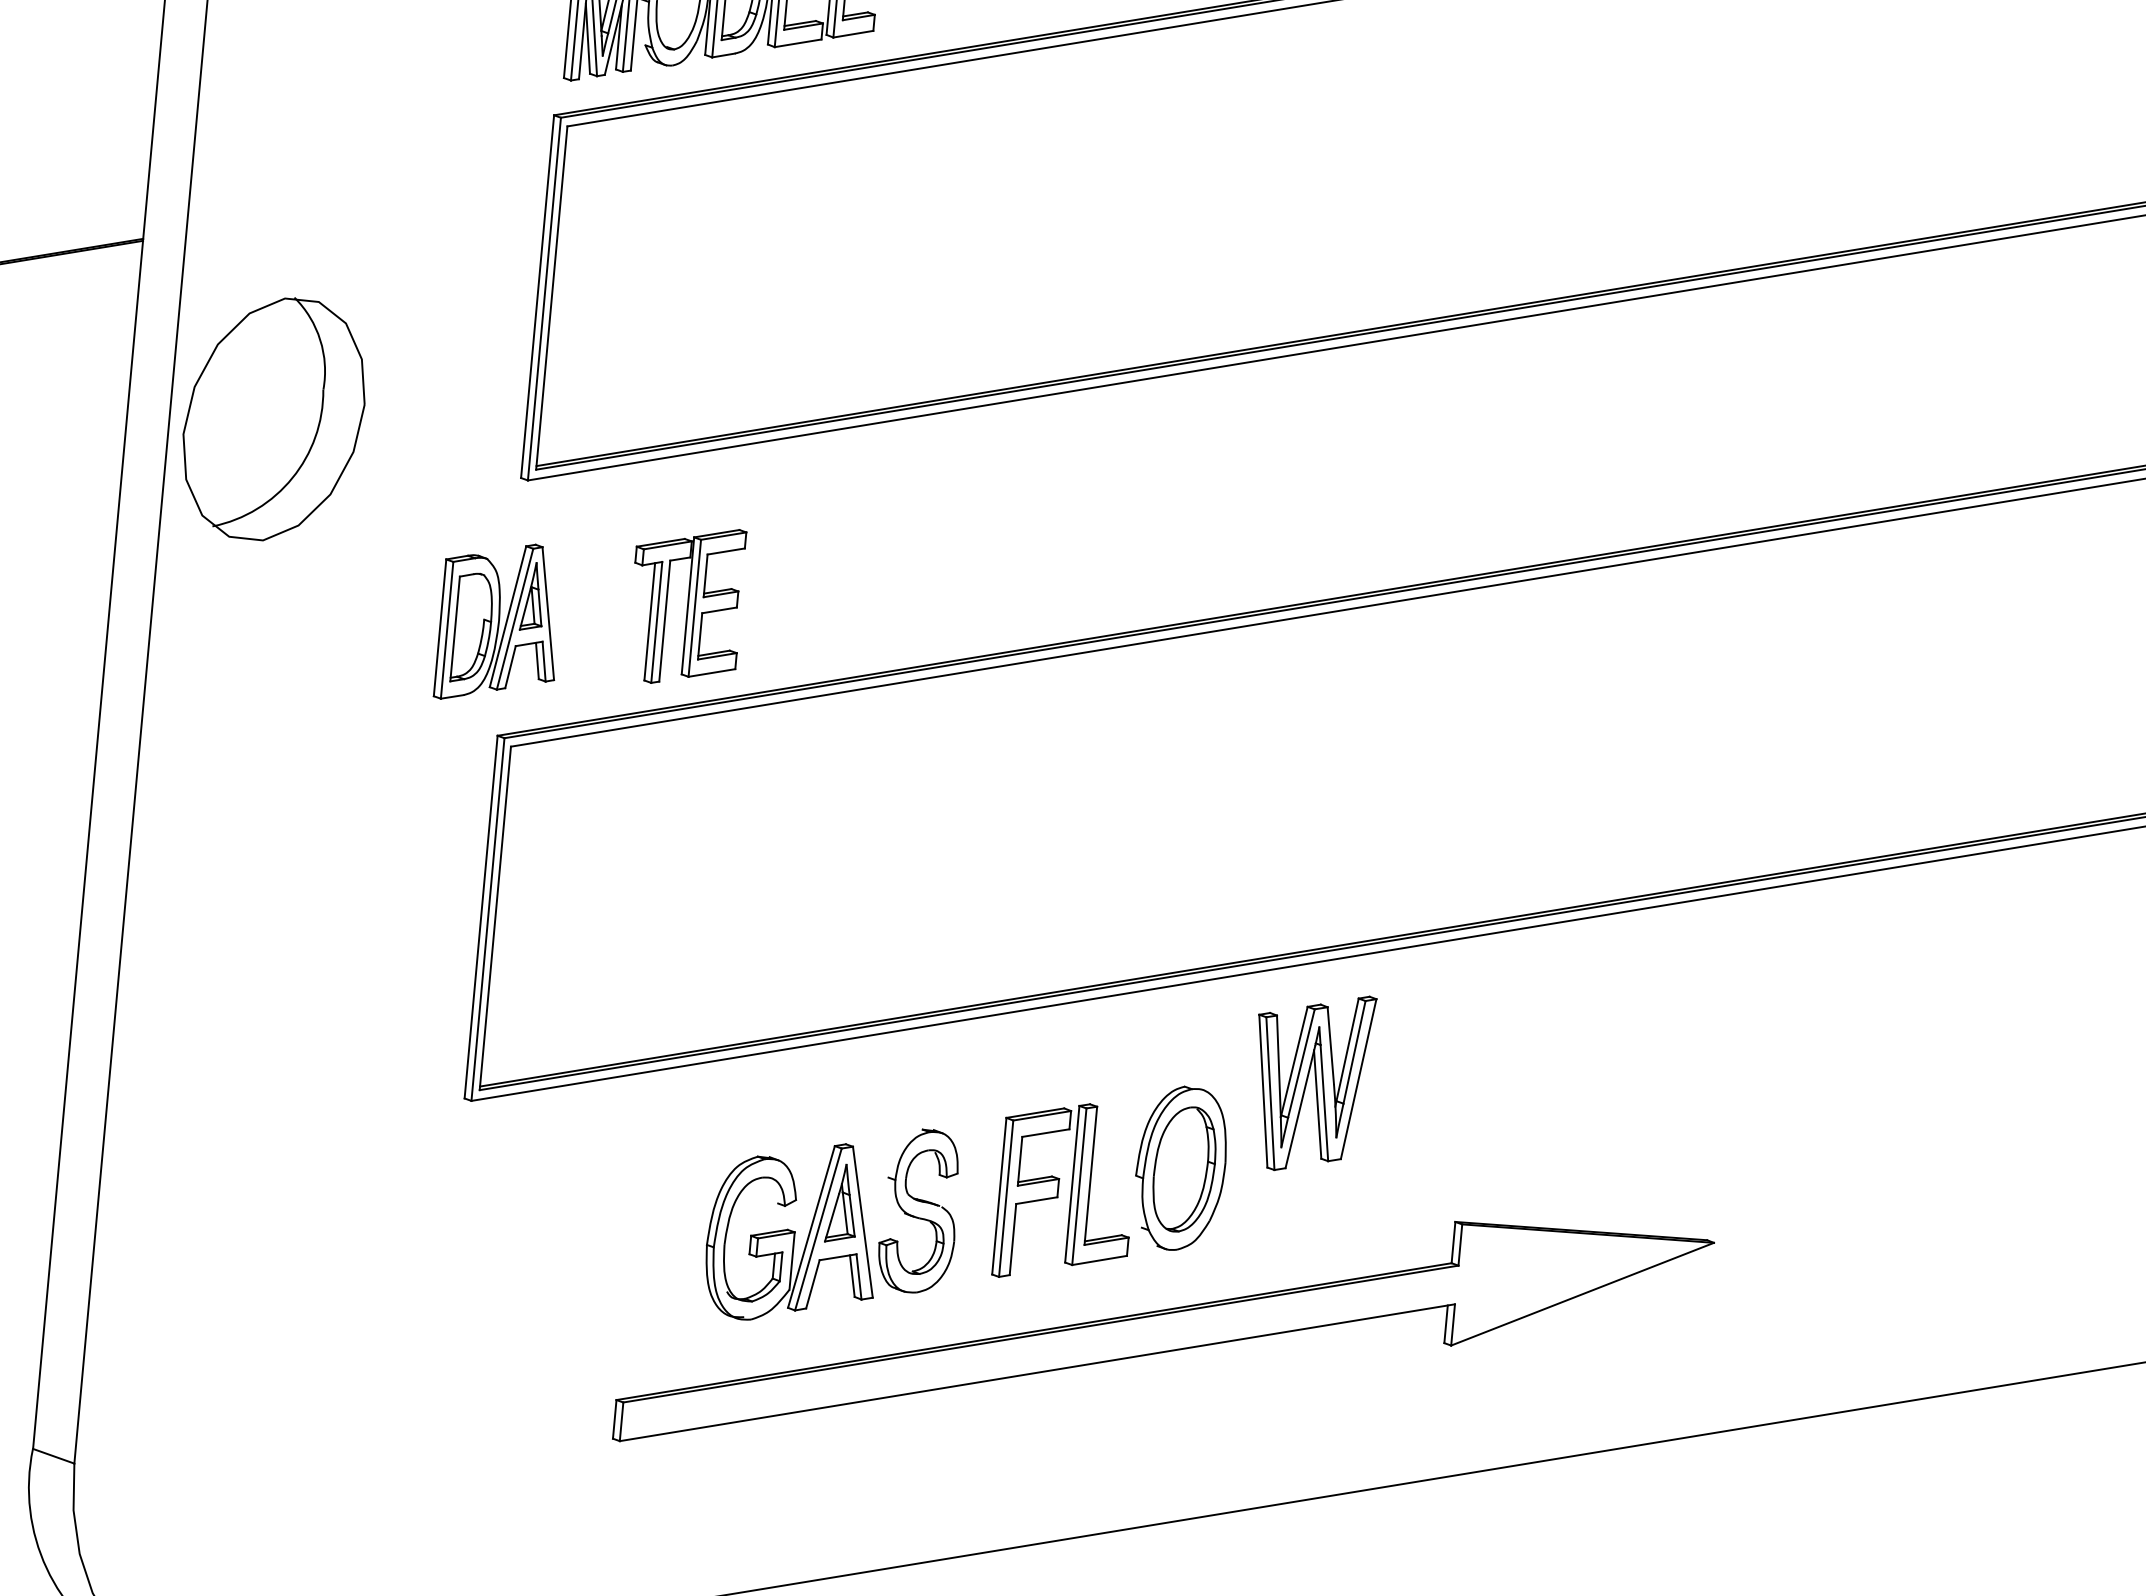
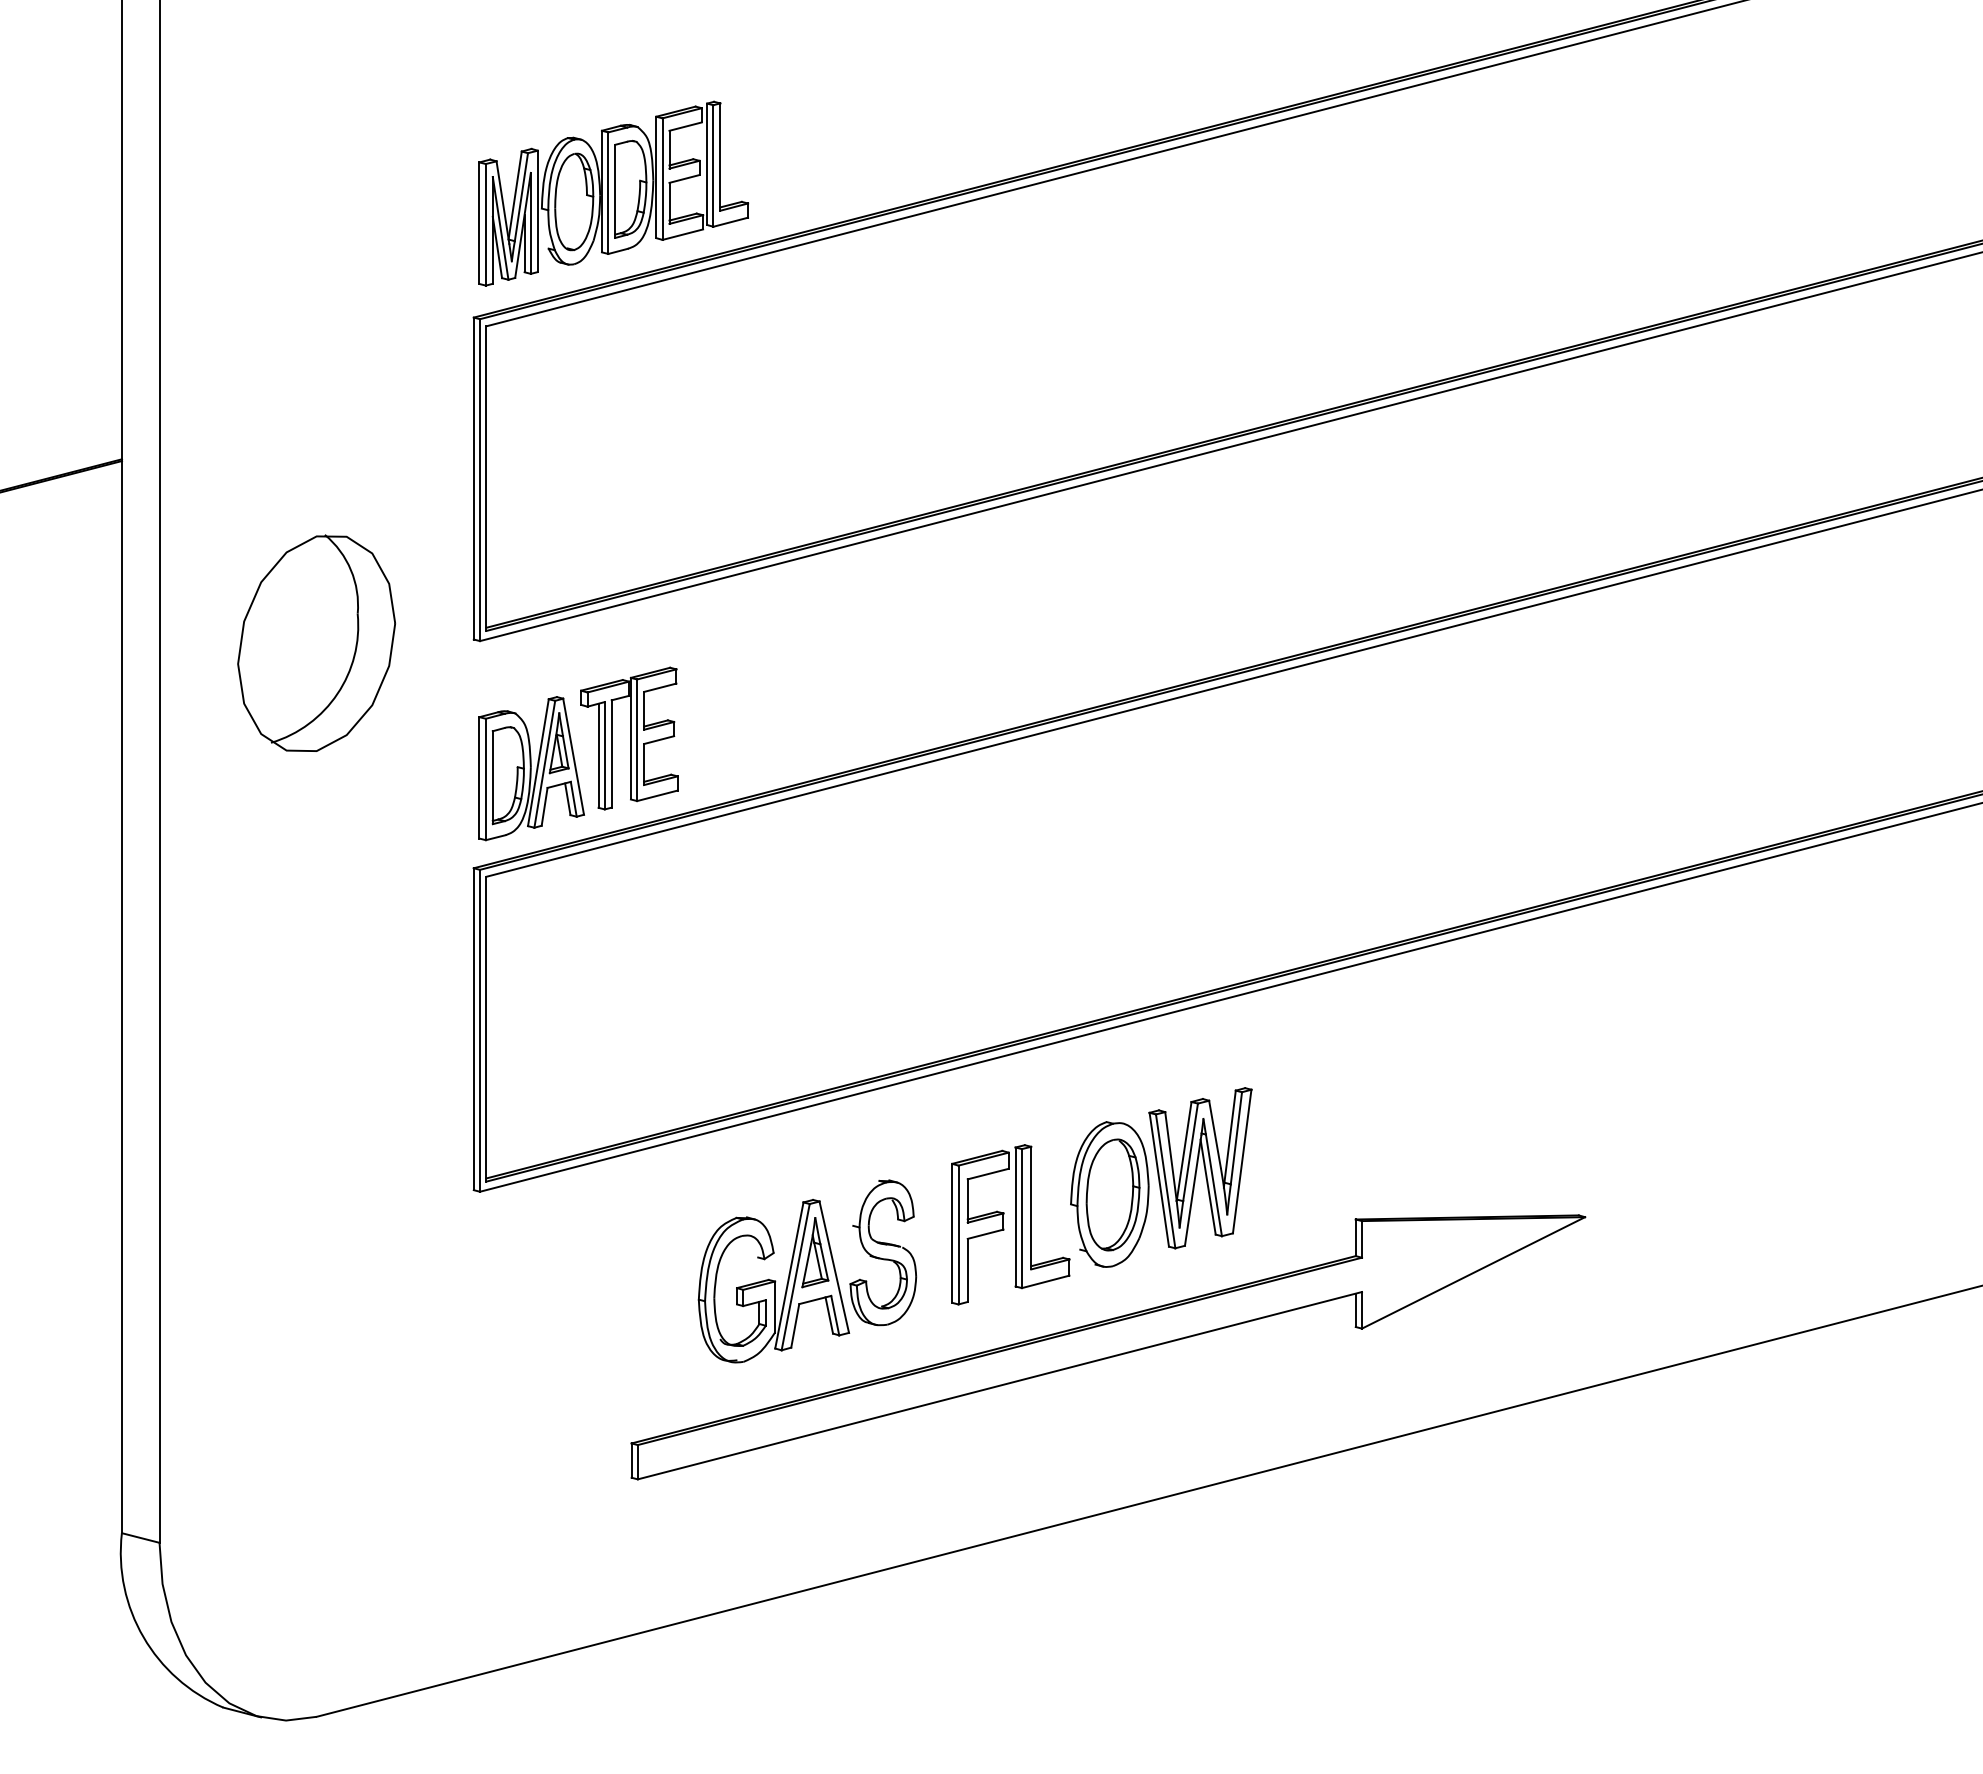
part: (274, 418) -> (316, 642), moved
part: (499, 622) -> (531, 768), moved
part: (1310, 1082) -> (1200, 1168), moved

